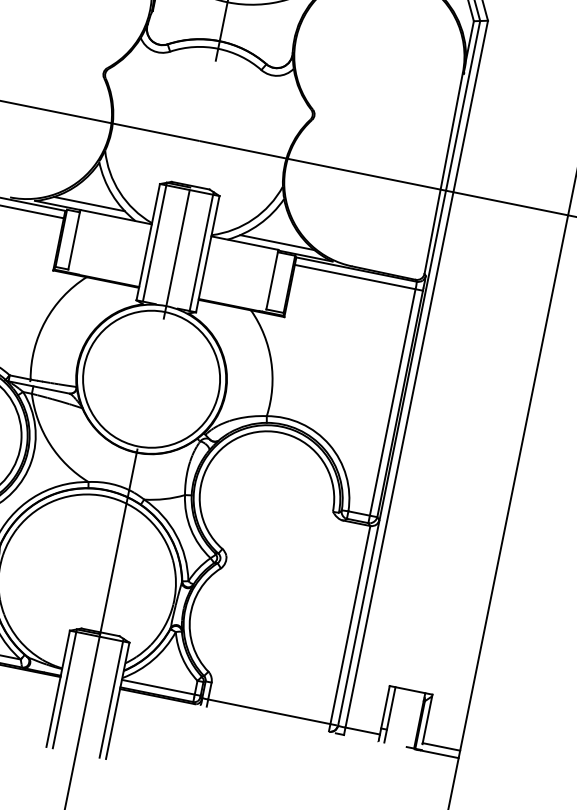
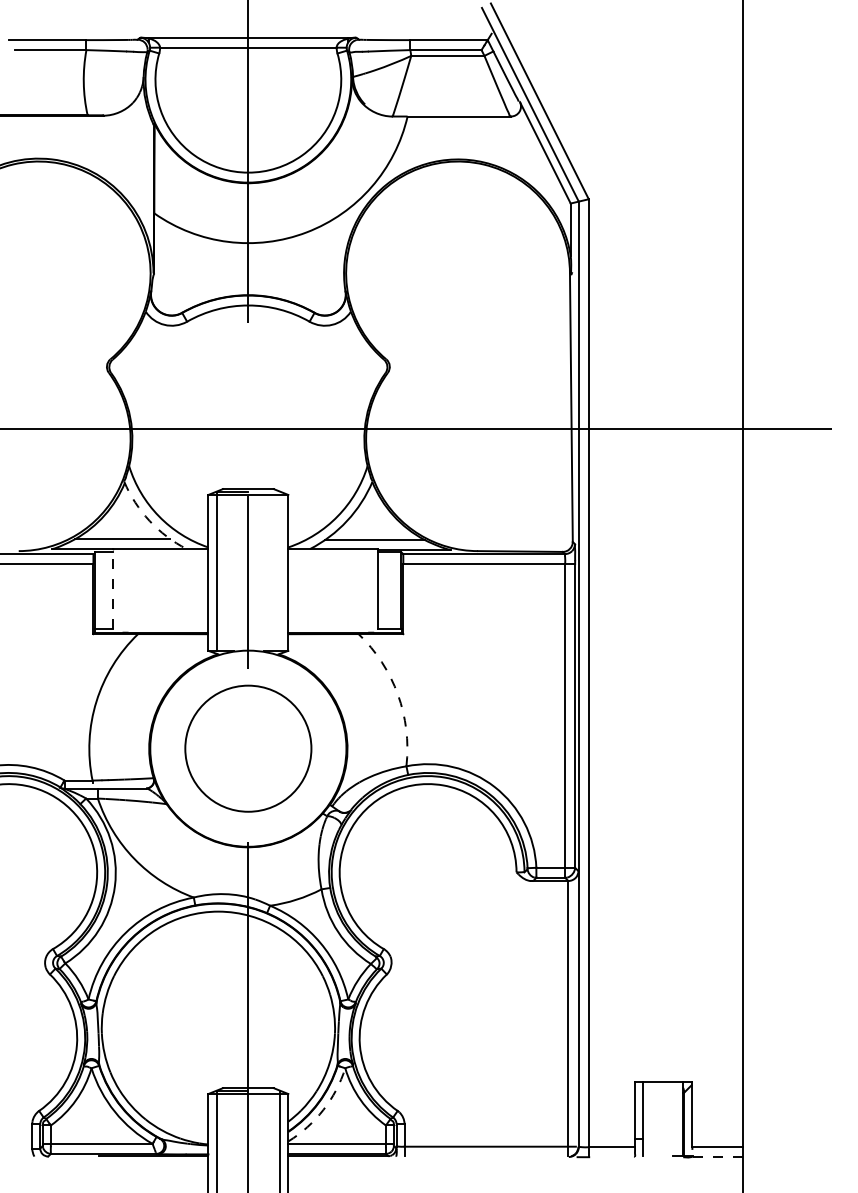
arc: (112, 194) -> (149, 520), solid -> dashed
line: (74, 239) -> (112, 588), solid -> dashed
line: (201, 251) -> (279, 570), removed
arc: (270, 361) -> (397, 694), solid -> dashed
circle: (151, 379) -> (248, 748), size x0.7
arc: (153, 659) -> (323, 1109), solid -> dashed
line: (439, 754) -> (716, 1157), solid -> dashed

